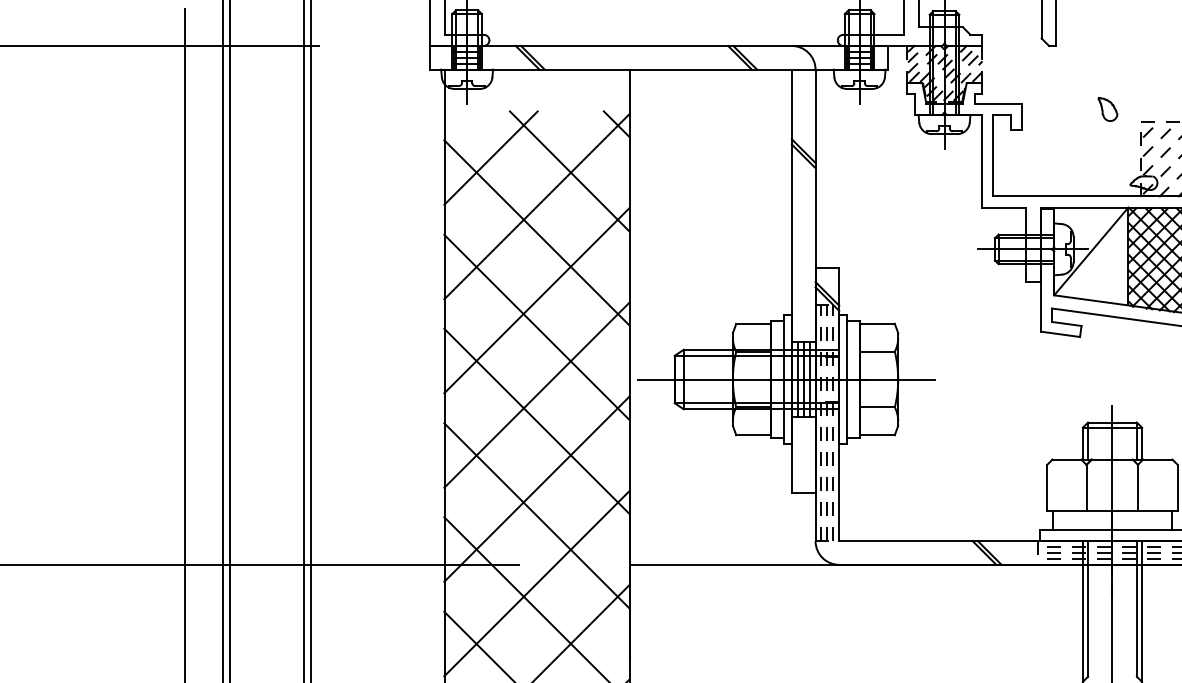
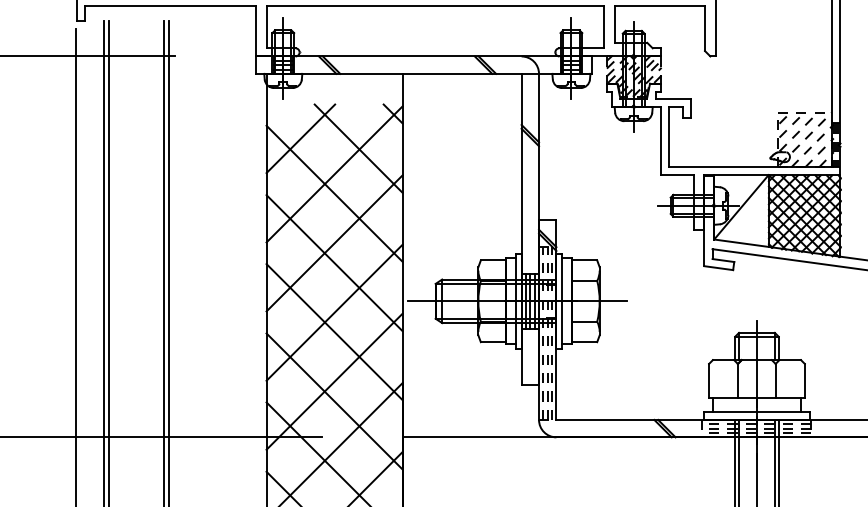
part: (1107, 108) -> (753, 102), removed

